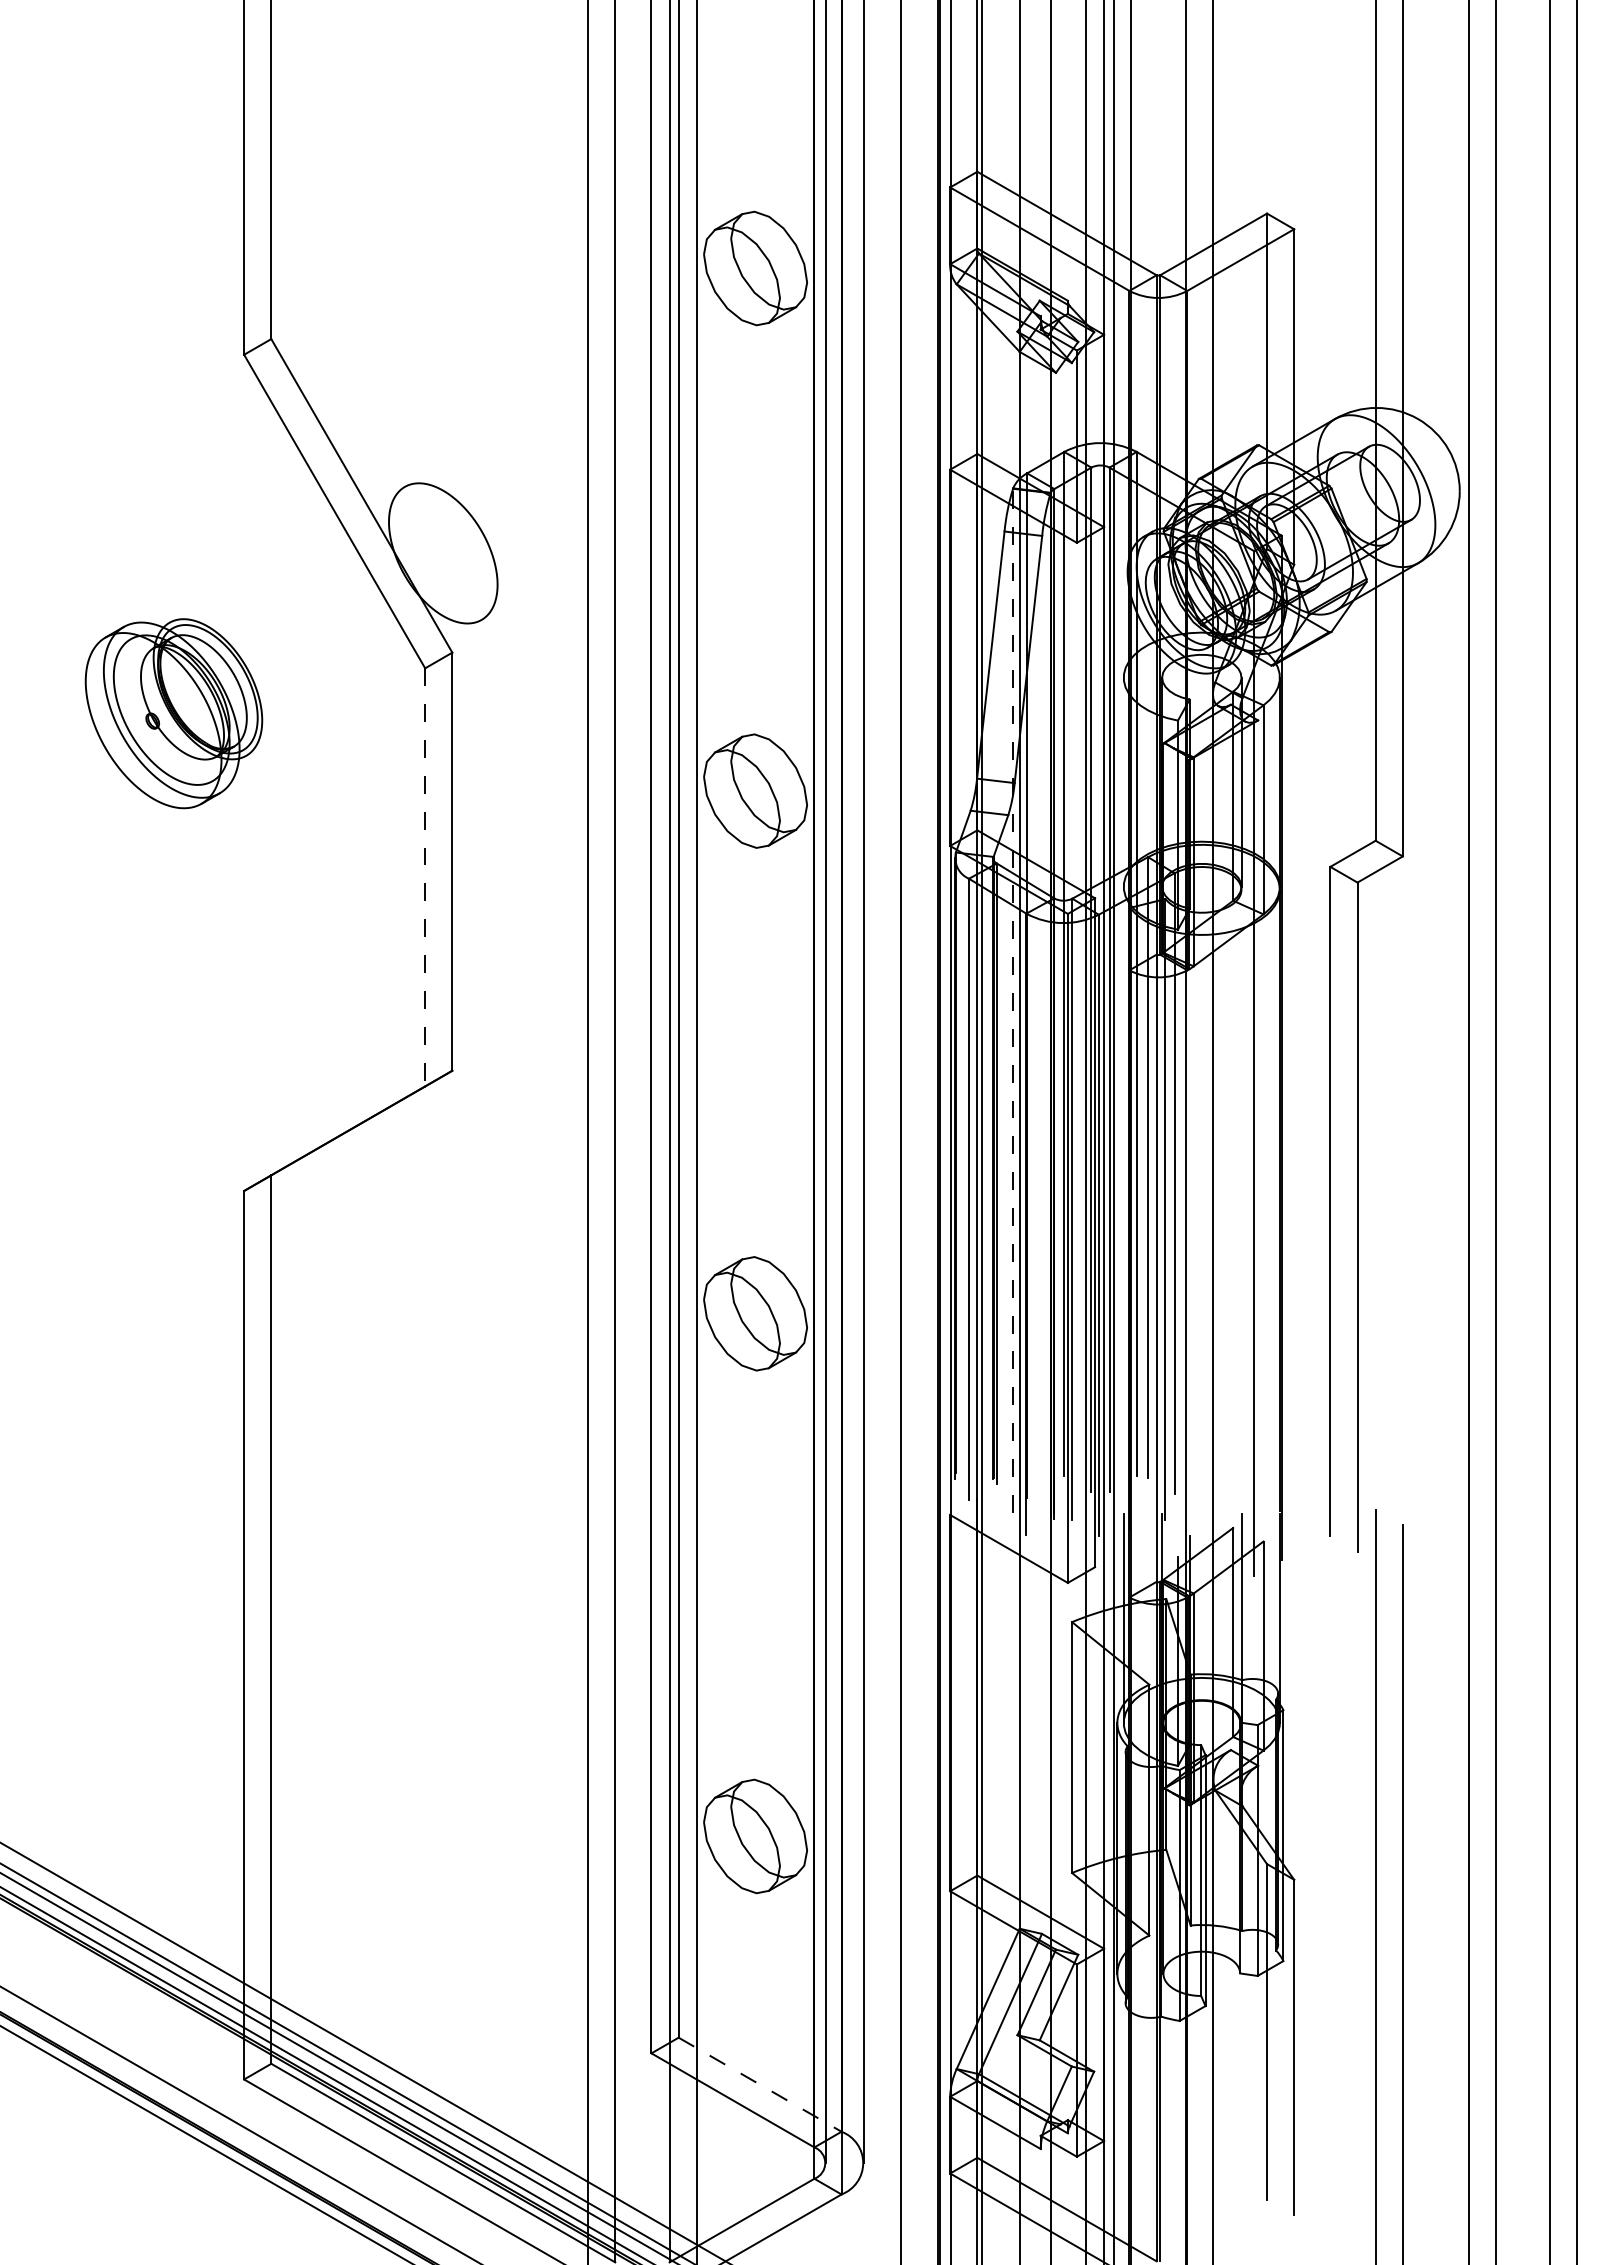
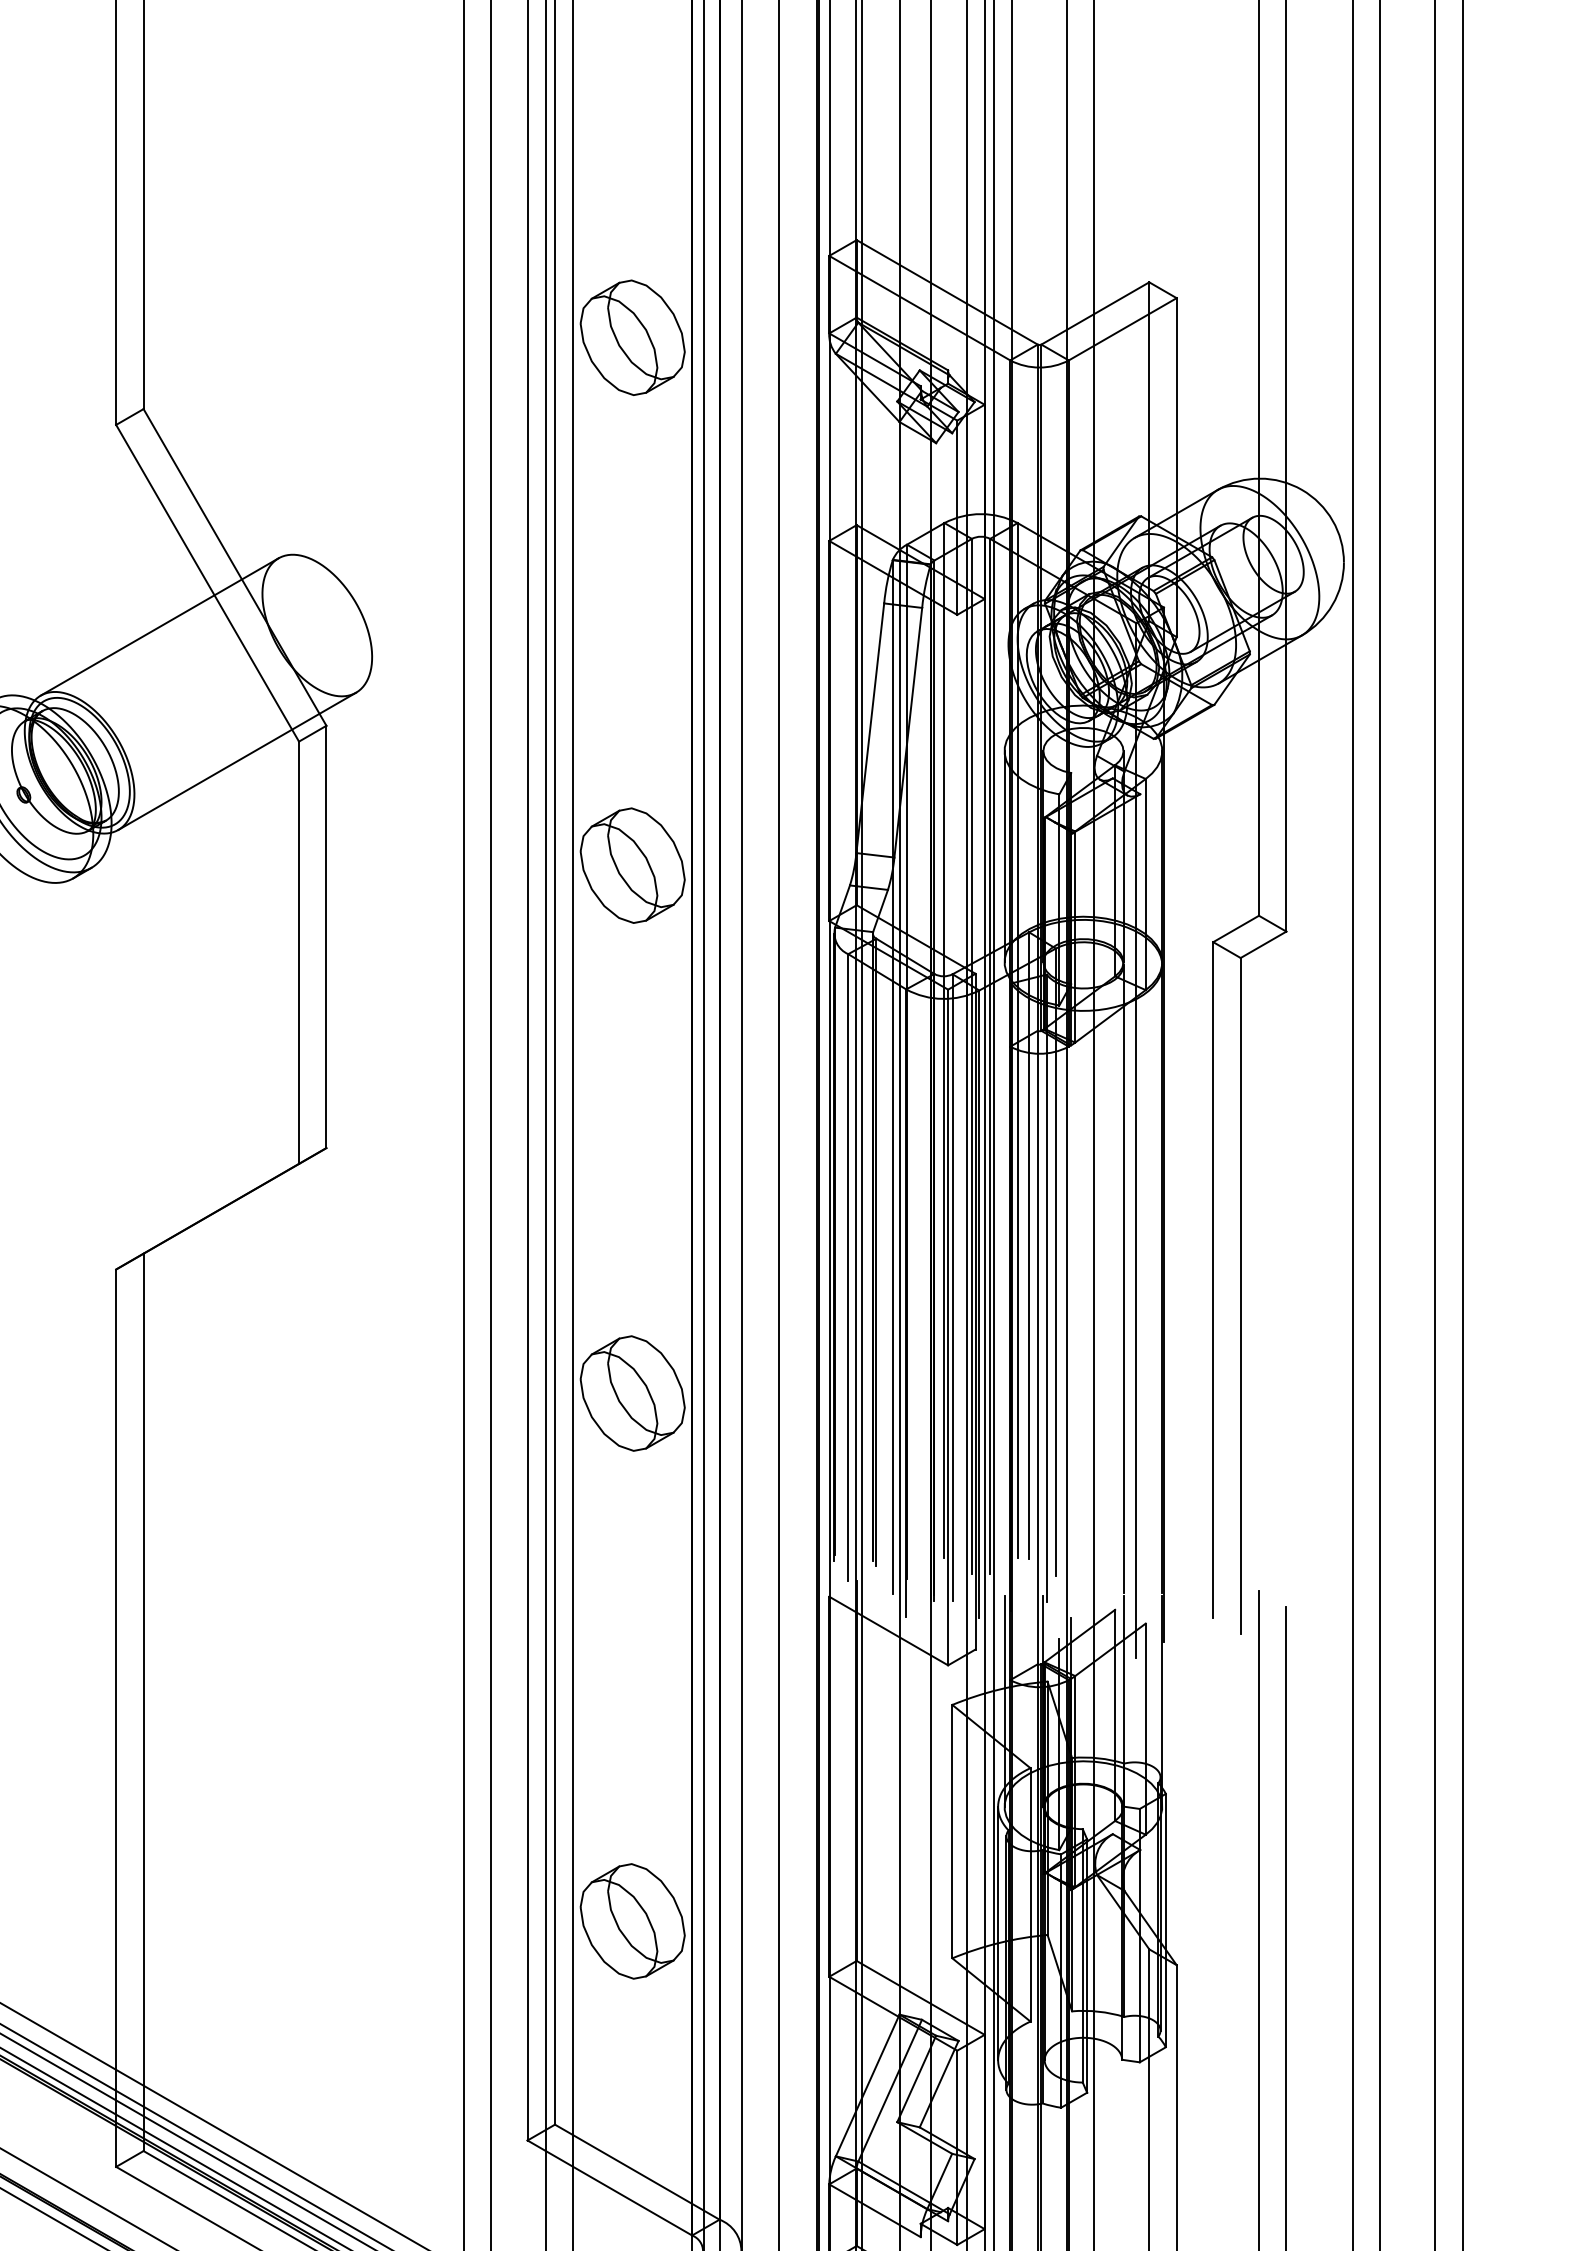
line: (286, 554) -> (158, 626), added
line: (363, 687) -> (236, 760), added
line: (1123, 781) -> (1004, 855), added
line: (425, 877) -> (299, 952), dashed -> solid
line: (1013, 1000) -> (893, 1077), dashed -> solid
line: (1241, 1199) -> (1123, 1278), added
line: (760, 2084) -> (637, 2171), dashed -> solid

